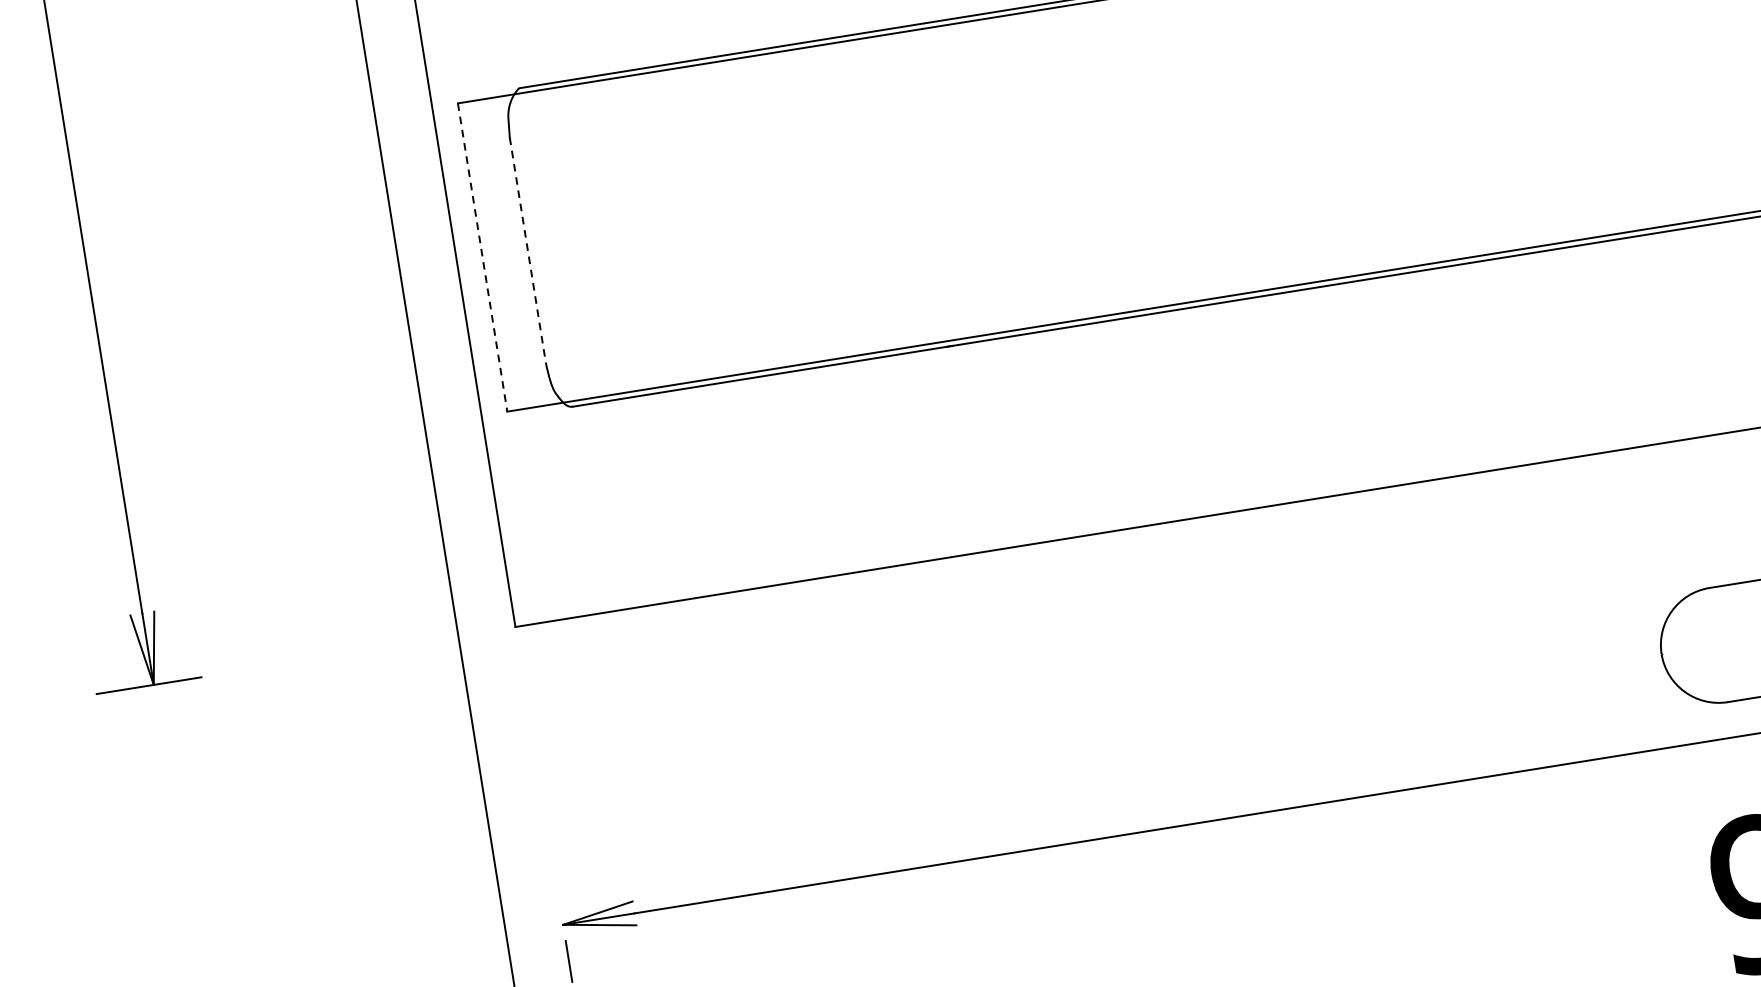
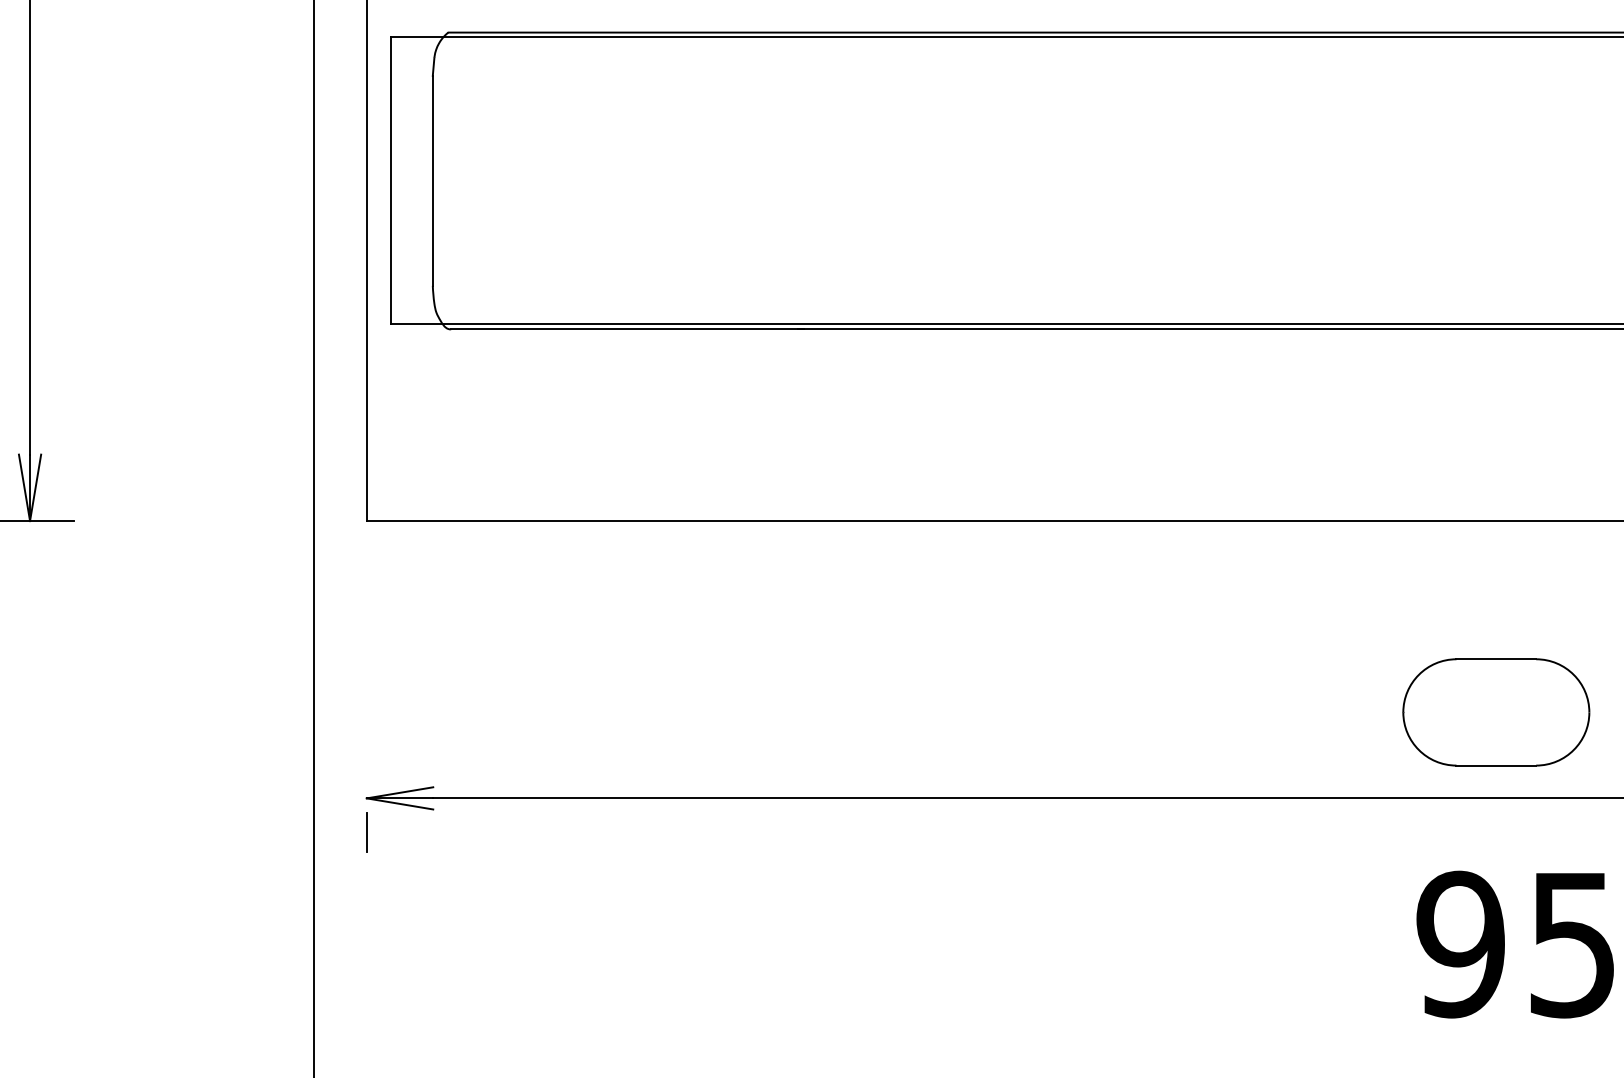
line: (527, 249) -> (432, 180), dashed -> solid
line: (482, 257) -> (390, 180), dashed -> solid

